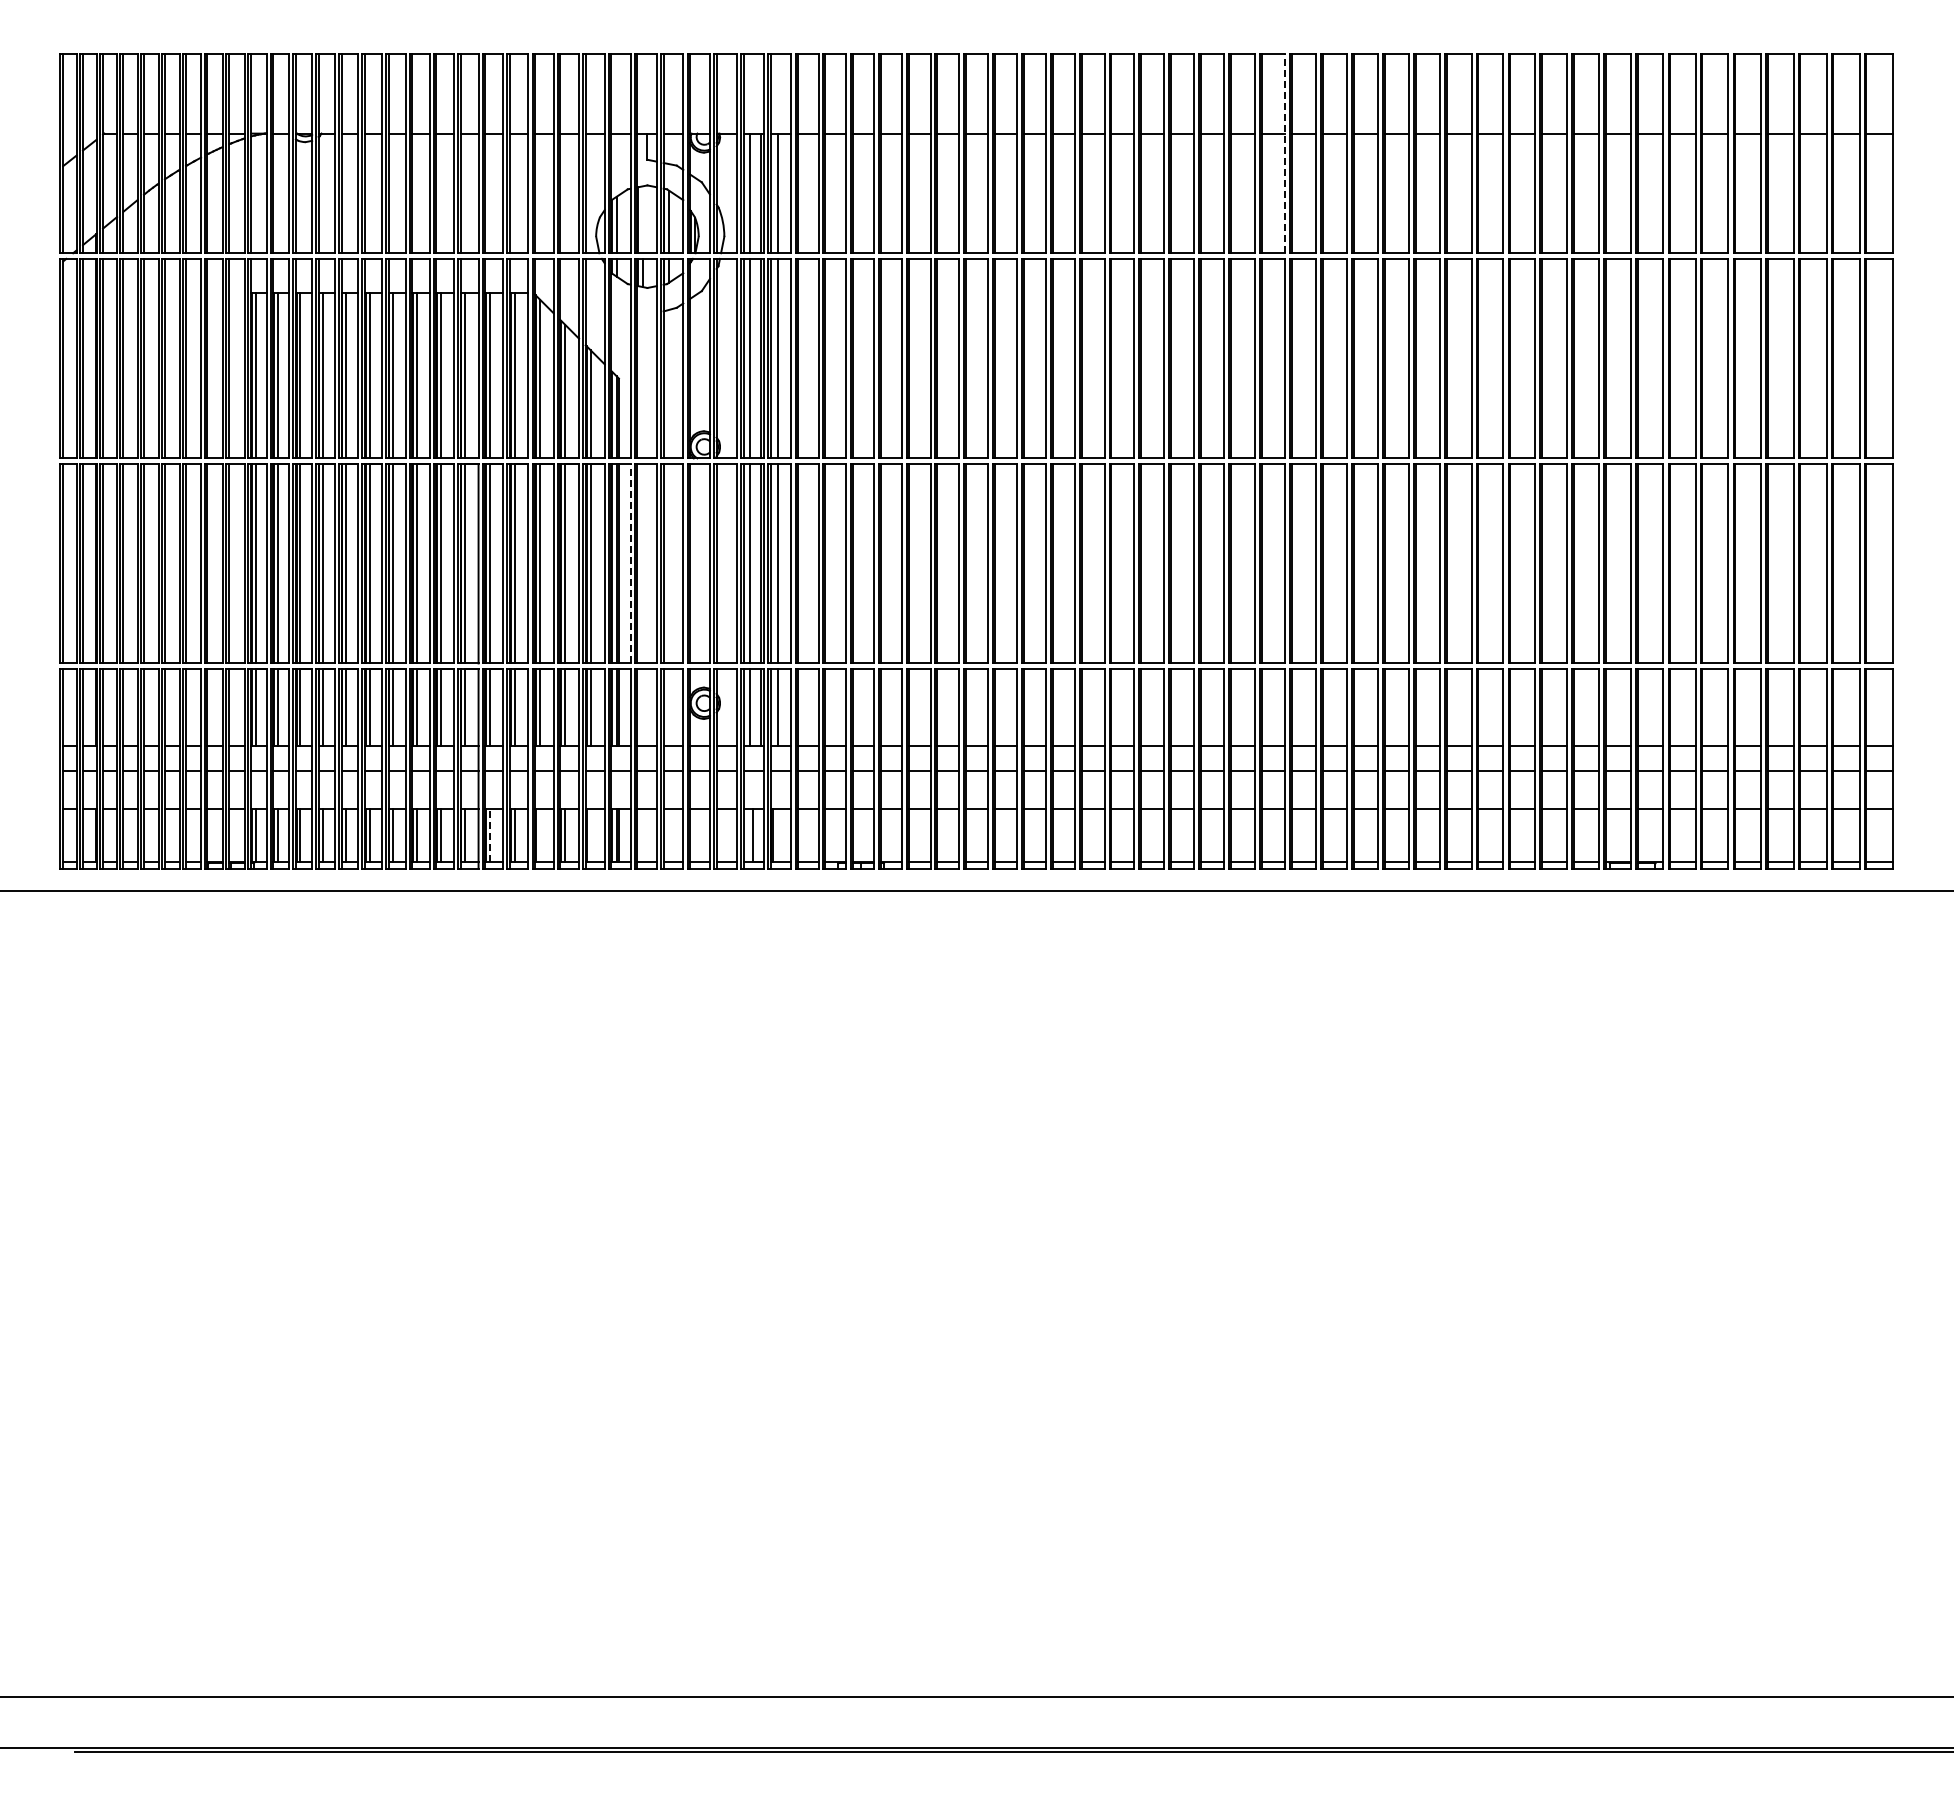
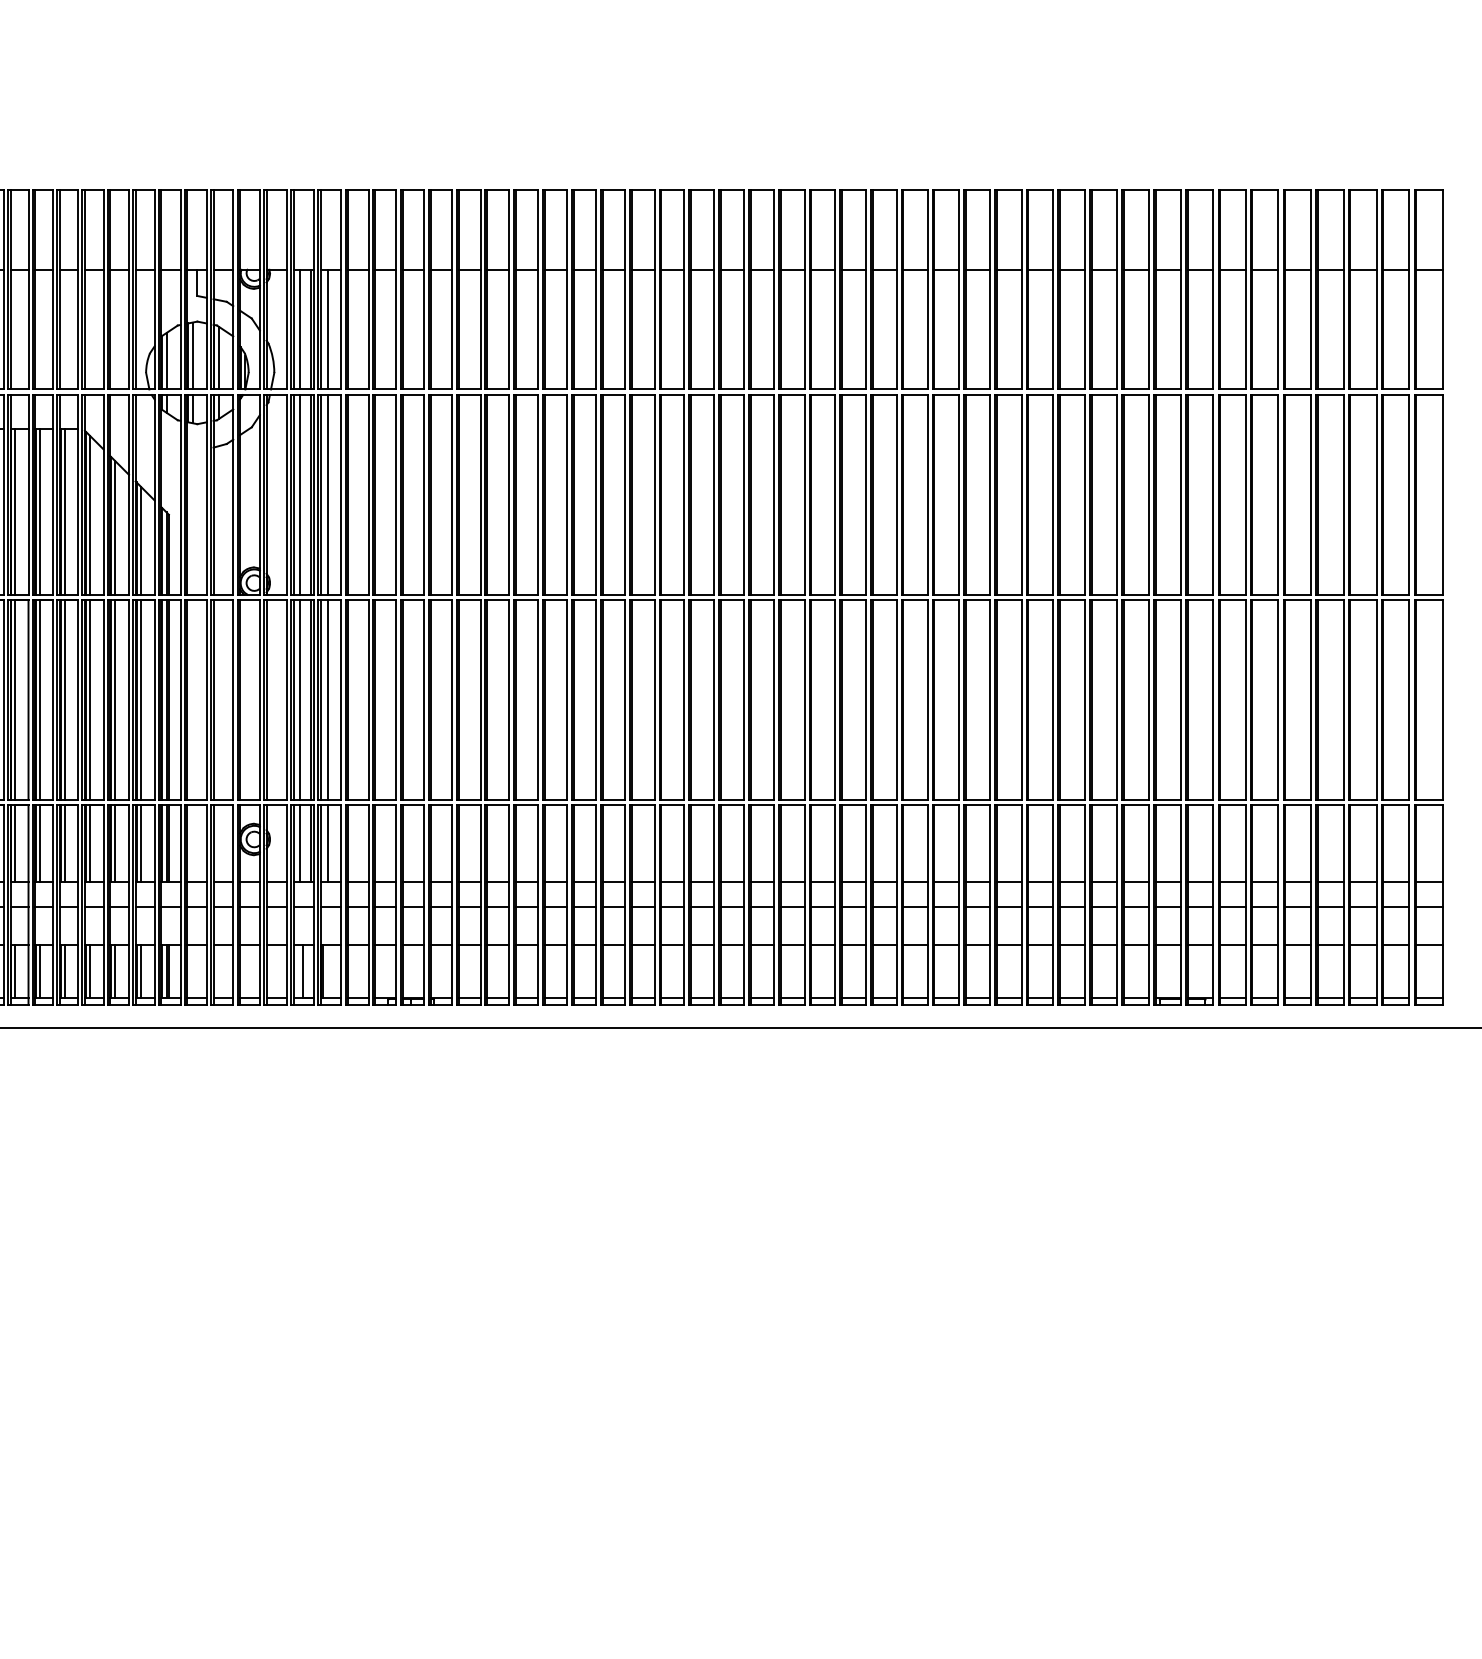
line: (1285, 153) -> (835, 289), dashed -> solid
line: (642, 219) -> (192, 355), added
line: (630, 563) -> (180, 699), dashed -> solid
line: (490, 834) -> (40, 970), dashed -> solid
line: (539, 834) -> (89, 970), added
line: (590, 834) -> (140, 970), added

